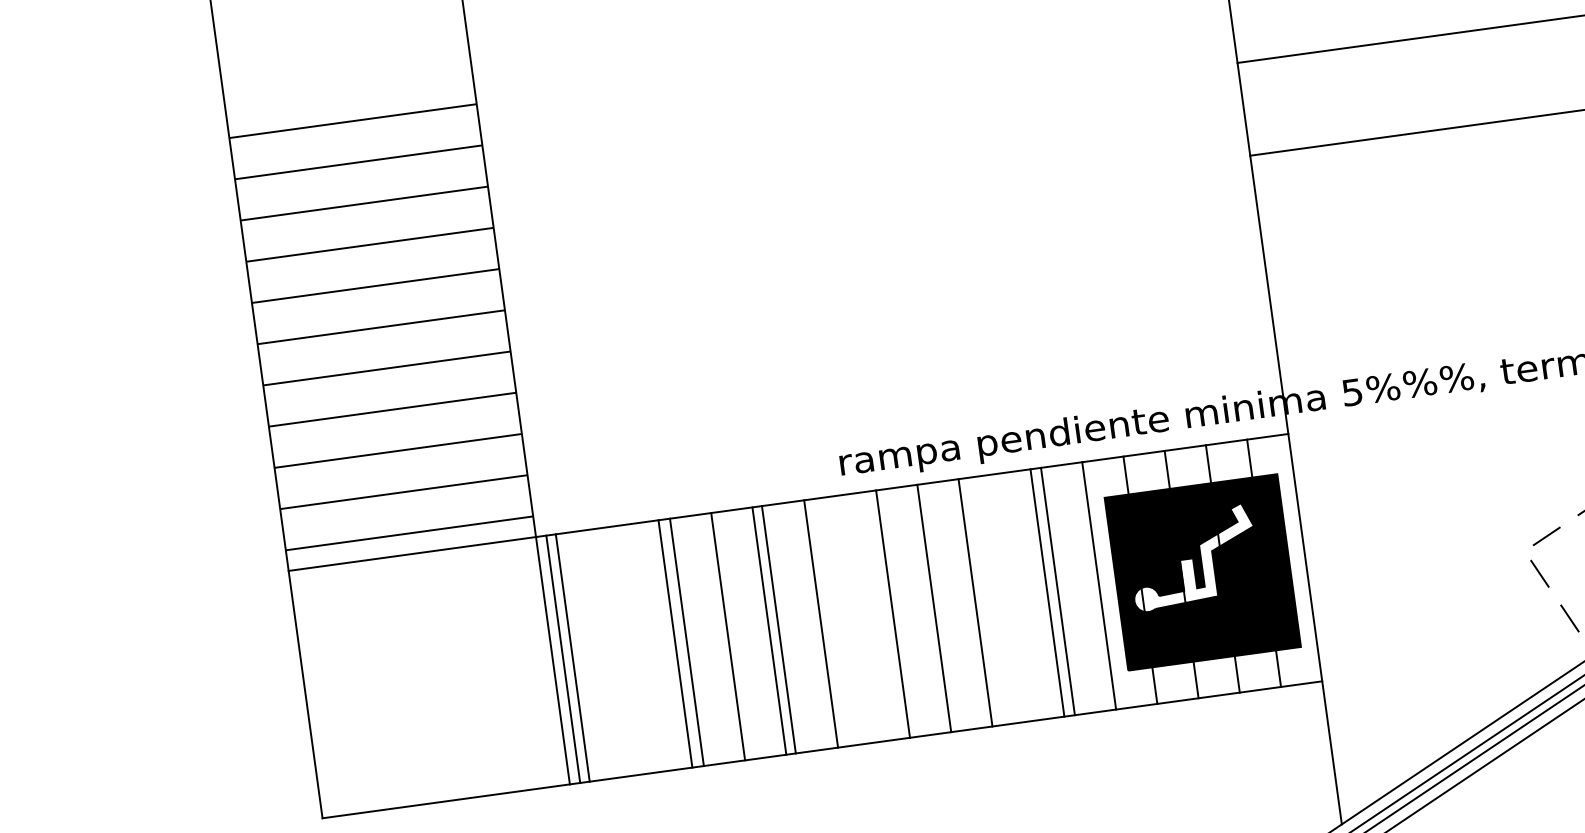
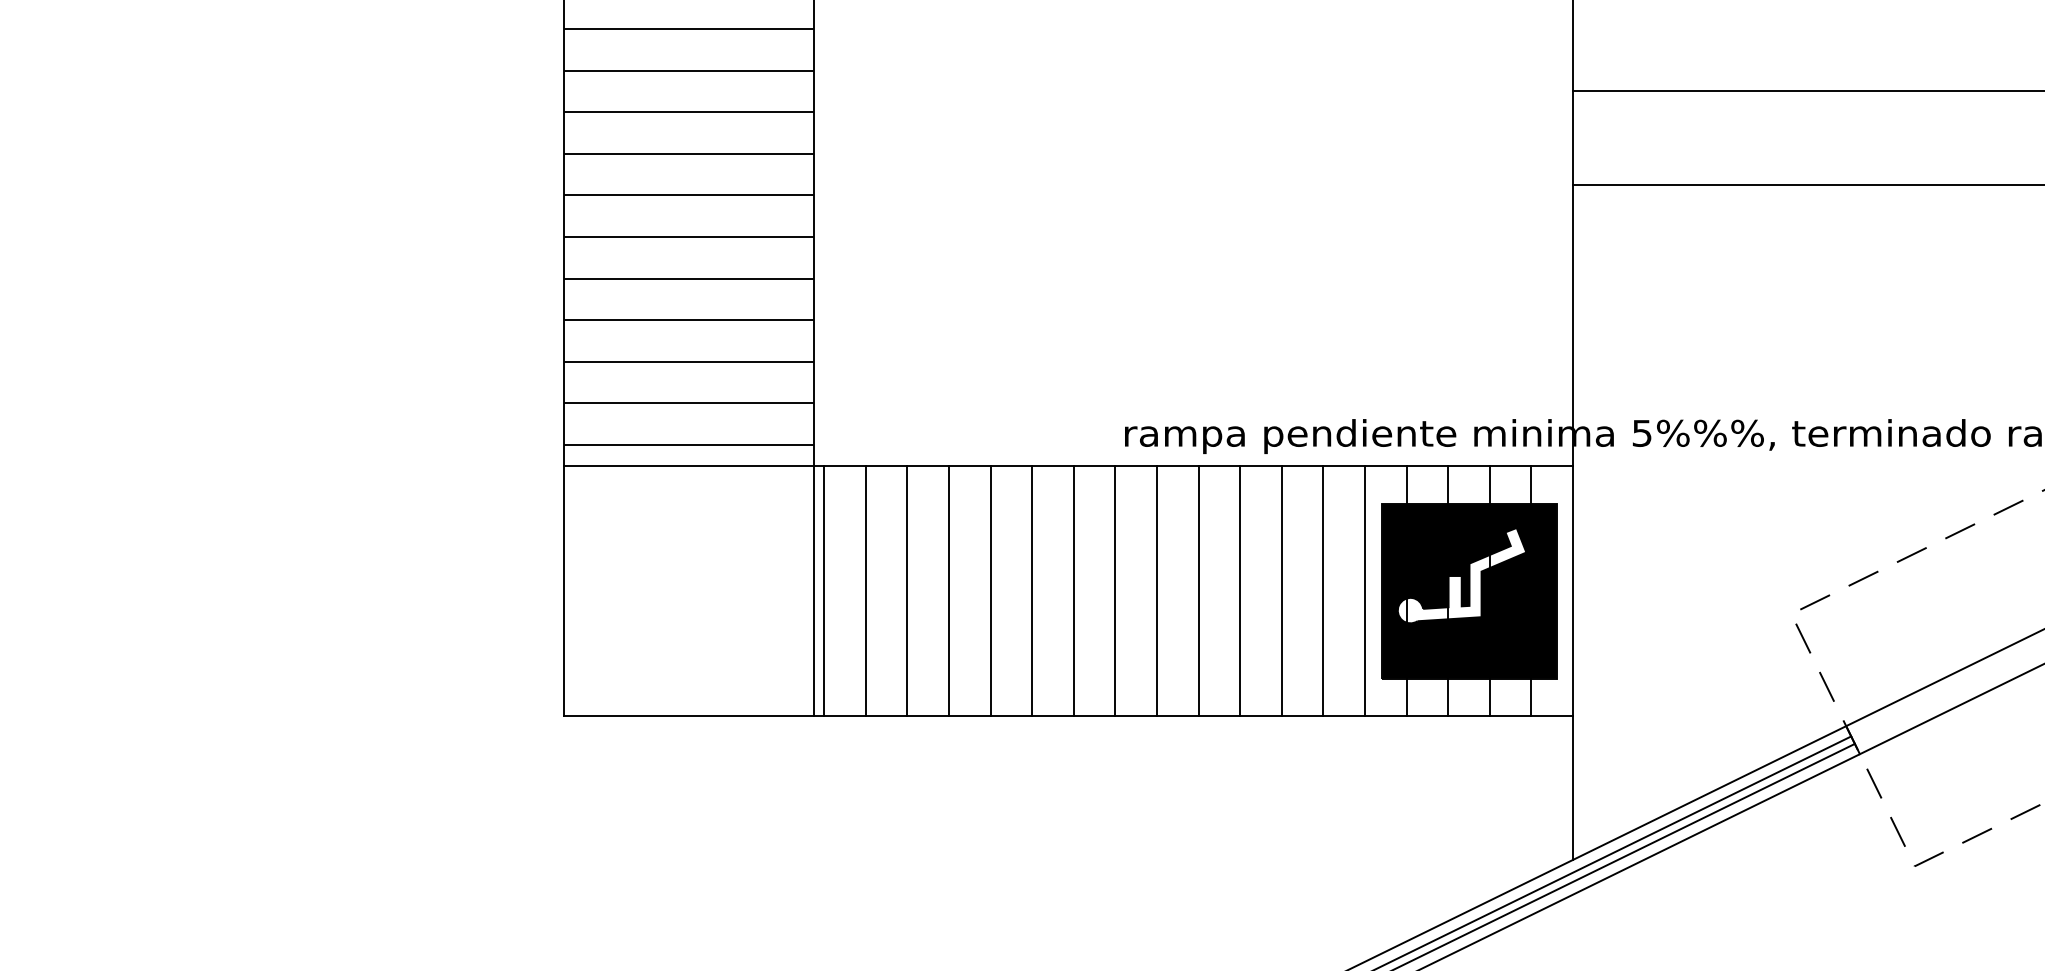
line: (1047, 592) -> (1281, 590), moved
line: (821, 623) -> (1115, 590), moved
line: (778, 629) -> (1073, 590), moved
line: (675, 643) -> (907, 590), moved
line: (572, 657) -> (865, 590), moved

